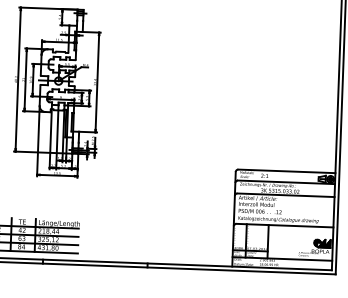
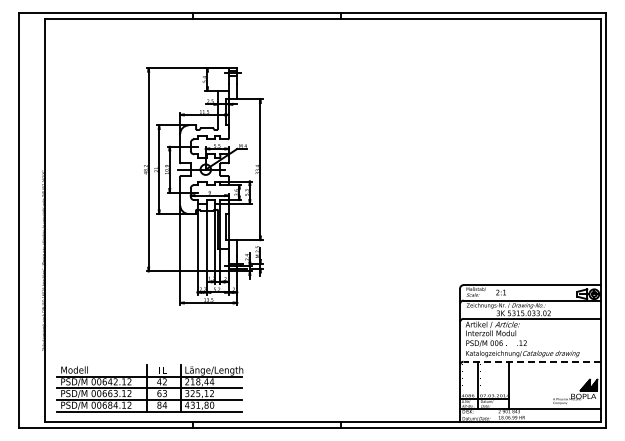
line: (285, 225) -> (532, 361), solid -> dashed
hatch: (317, 242) -> (579, 384), removed

